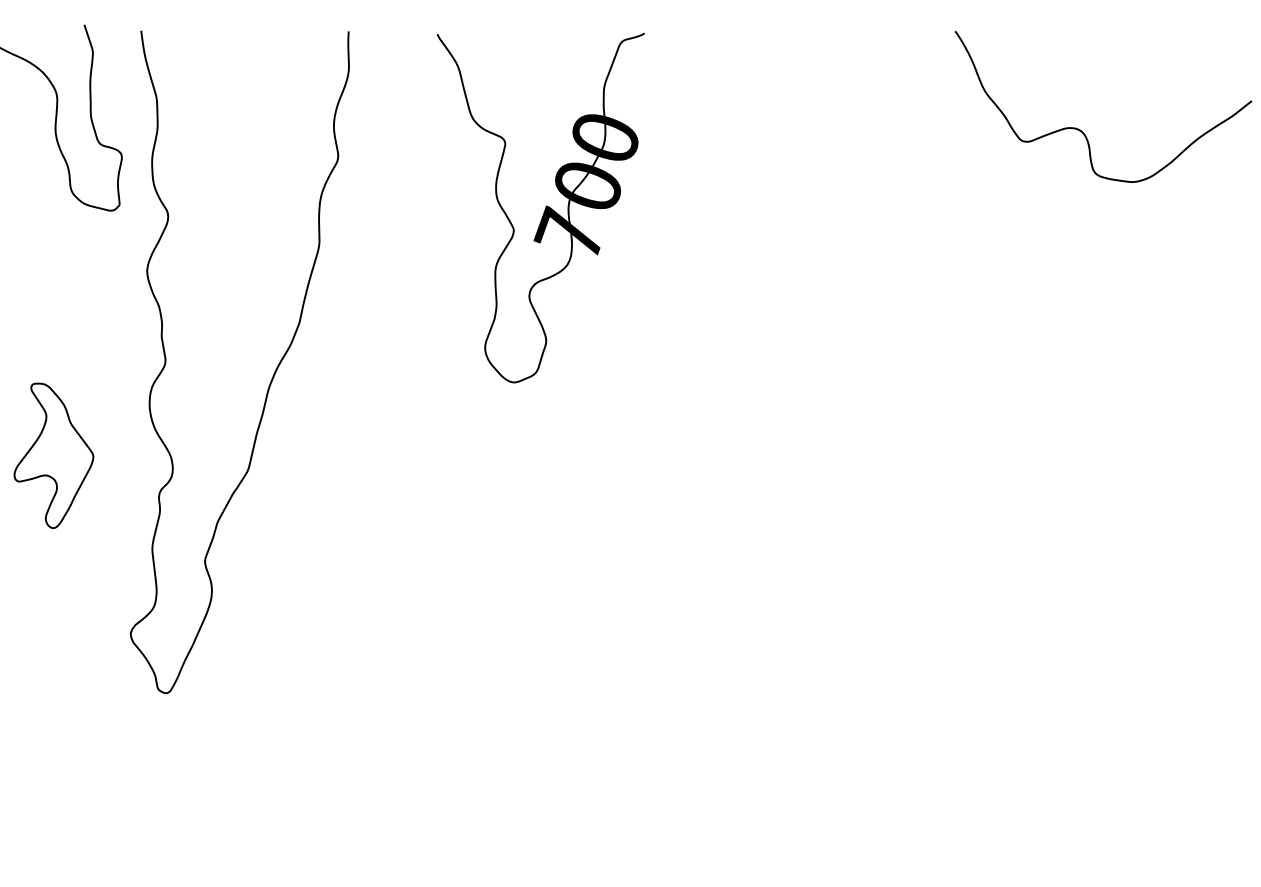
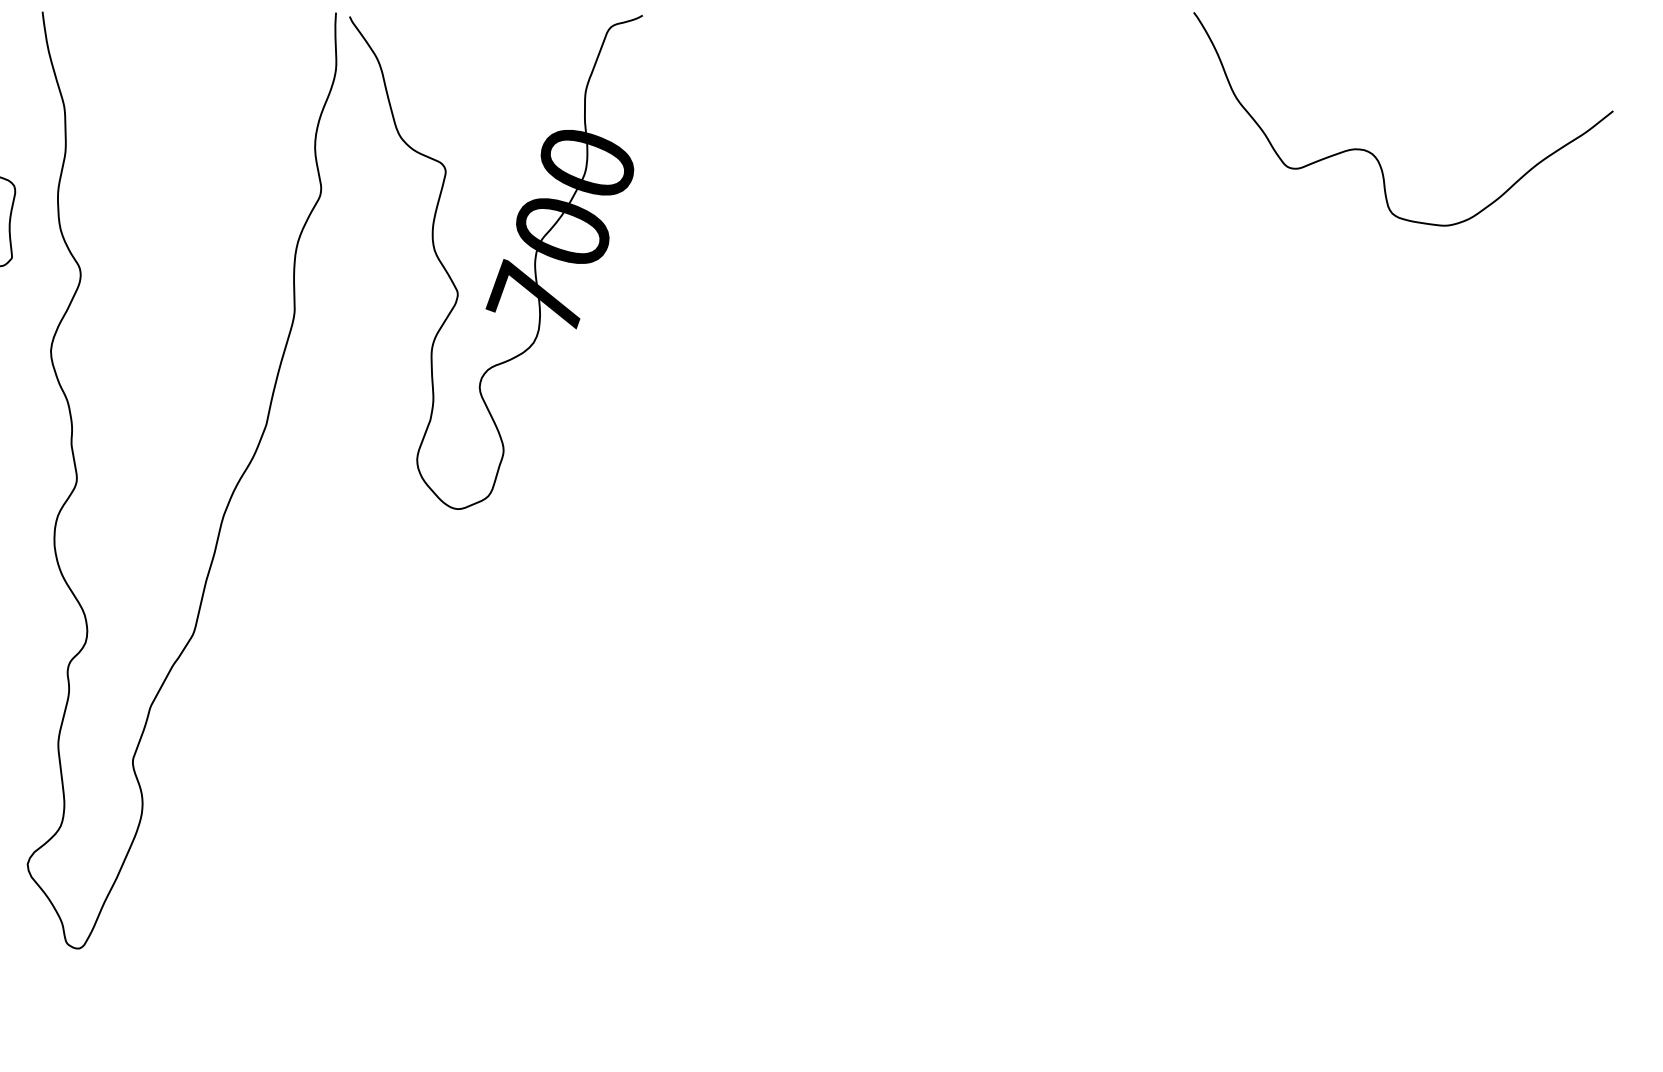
part: (540, 208) -> (495, 263), moved

